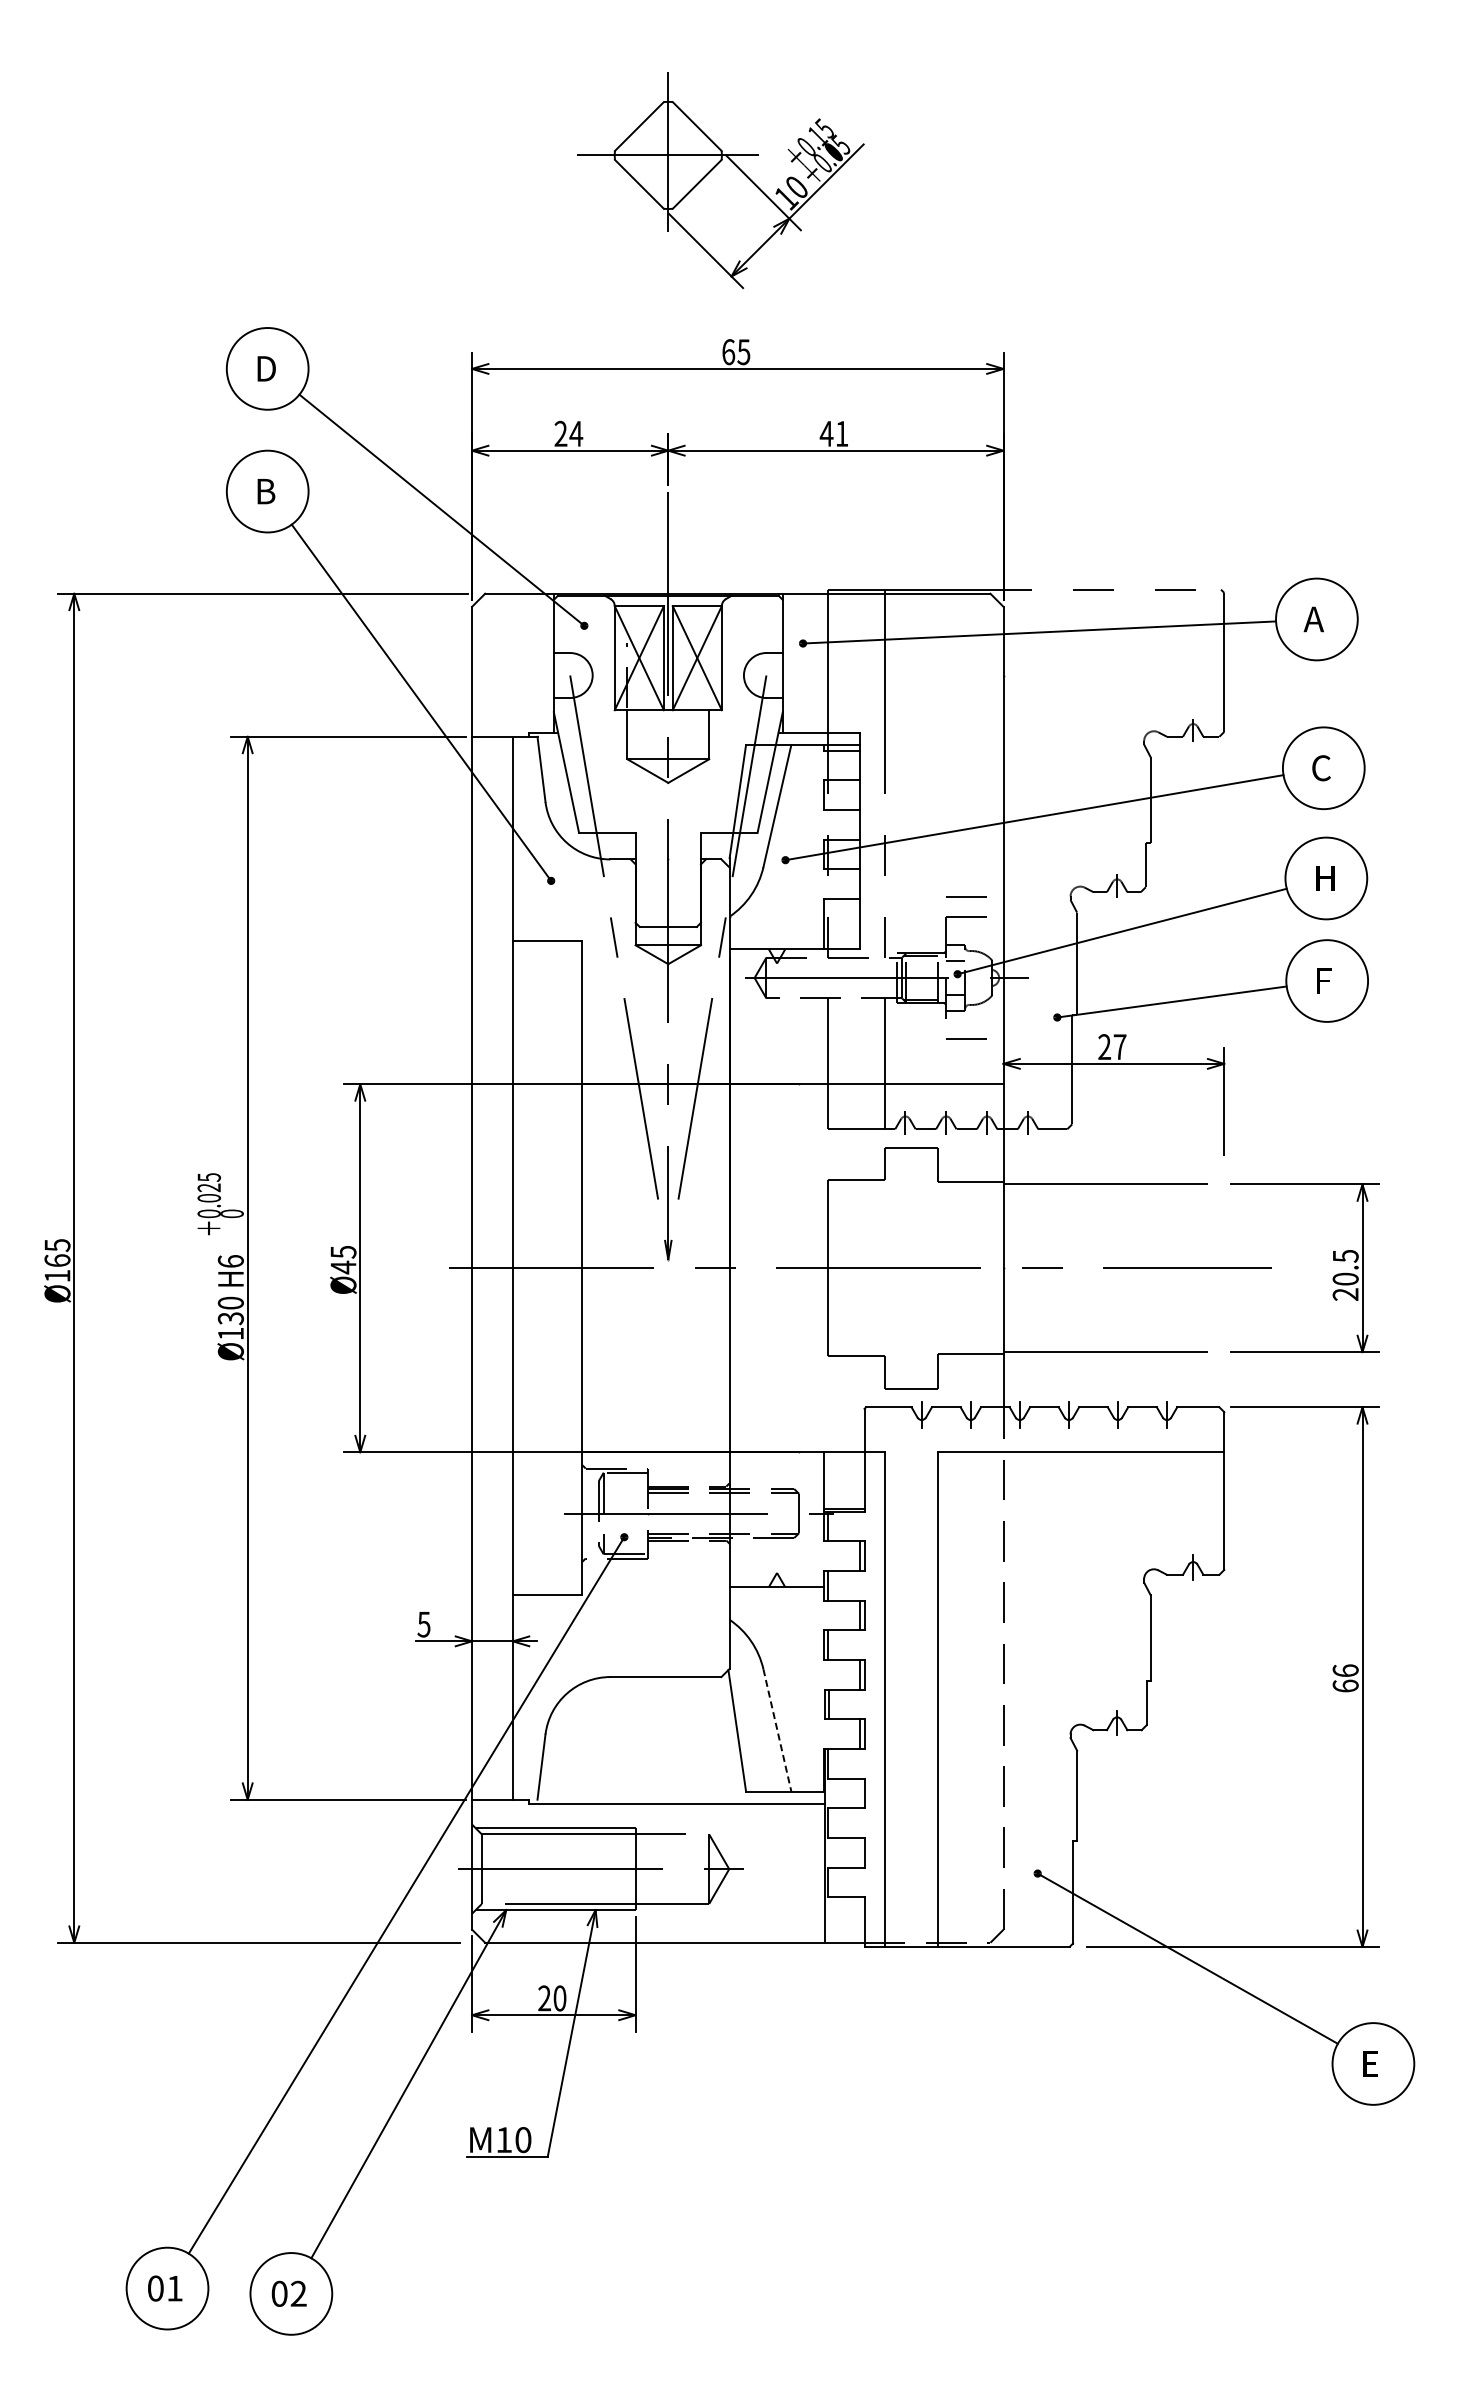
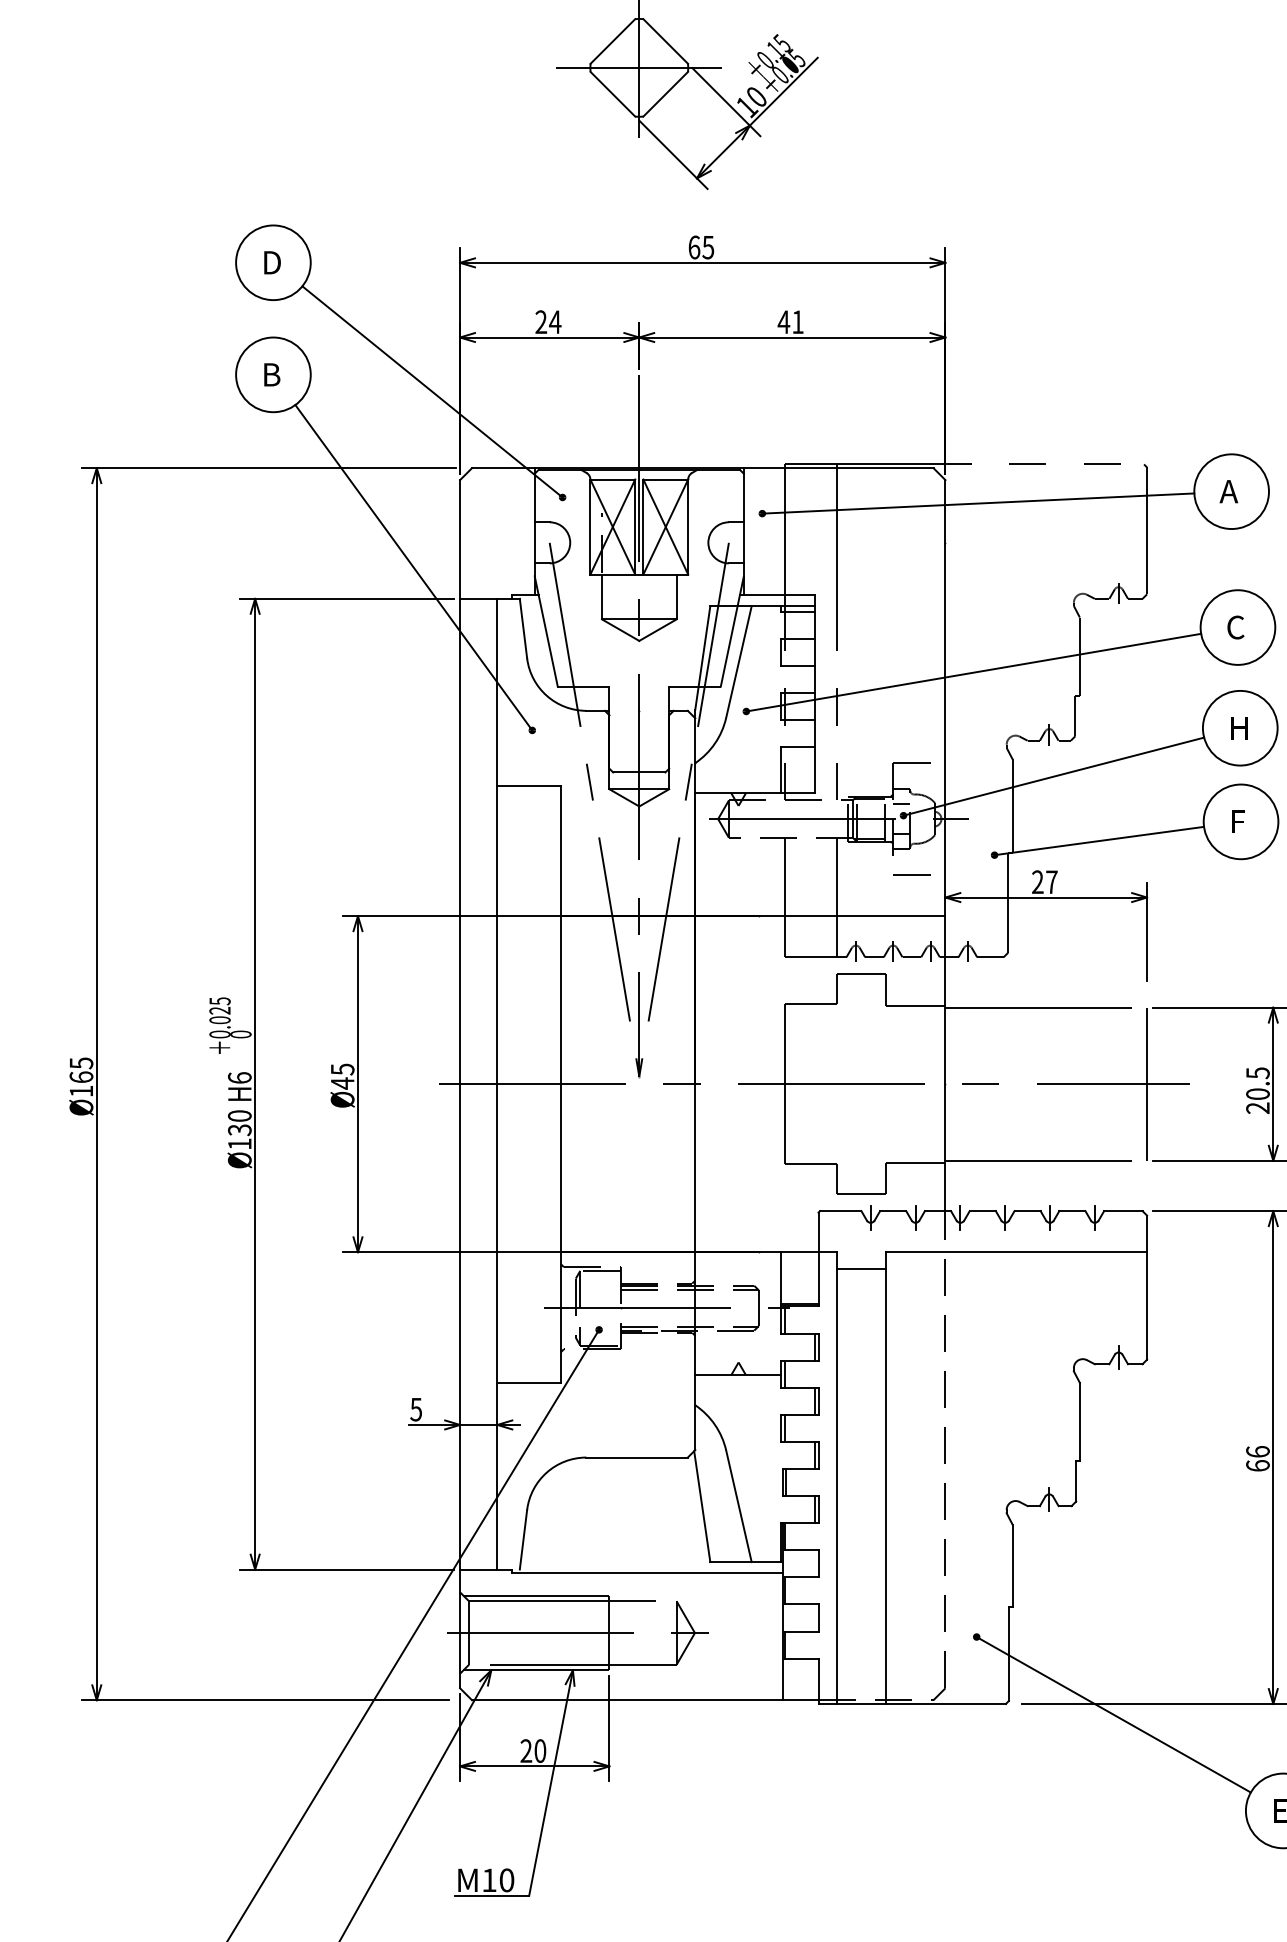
line: (966, 896) -> (911, 744), removed
line: (1224, 1268) -> (1147, 1084), added
line: (911, 1470) -> (861, 1268), added
line: (777, 1730) -> (739, 1506), dashed -> solid

